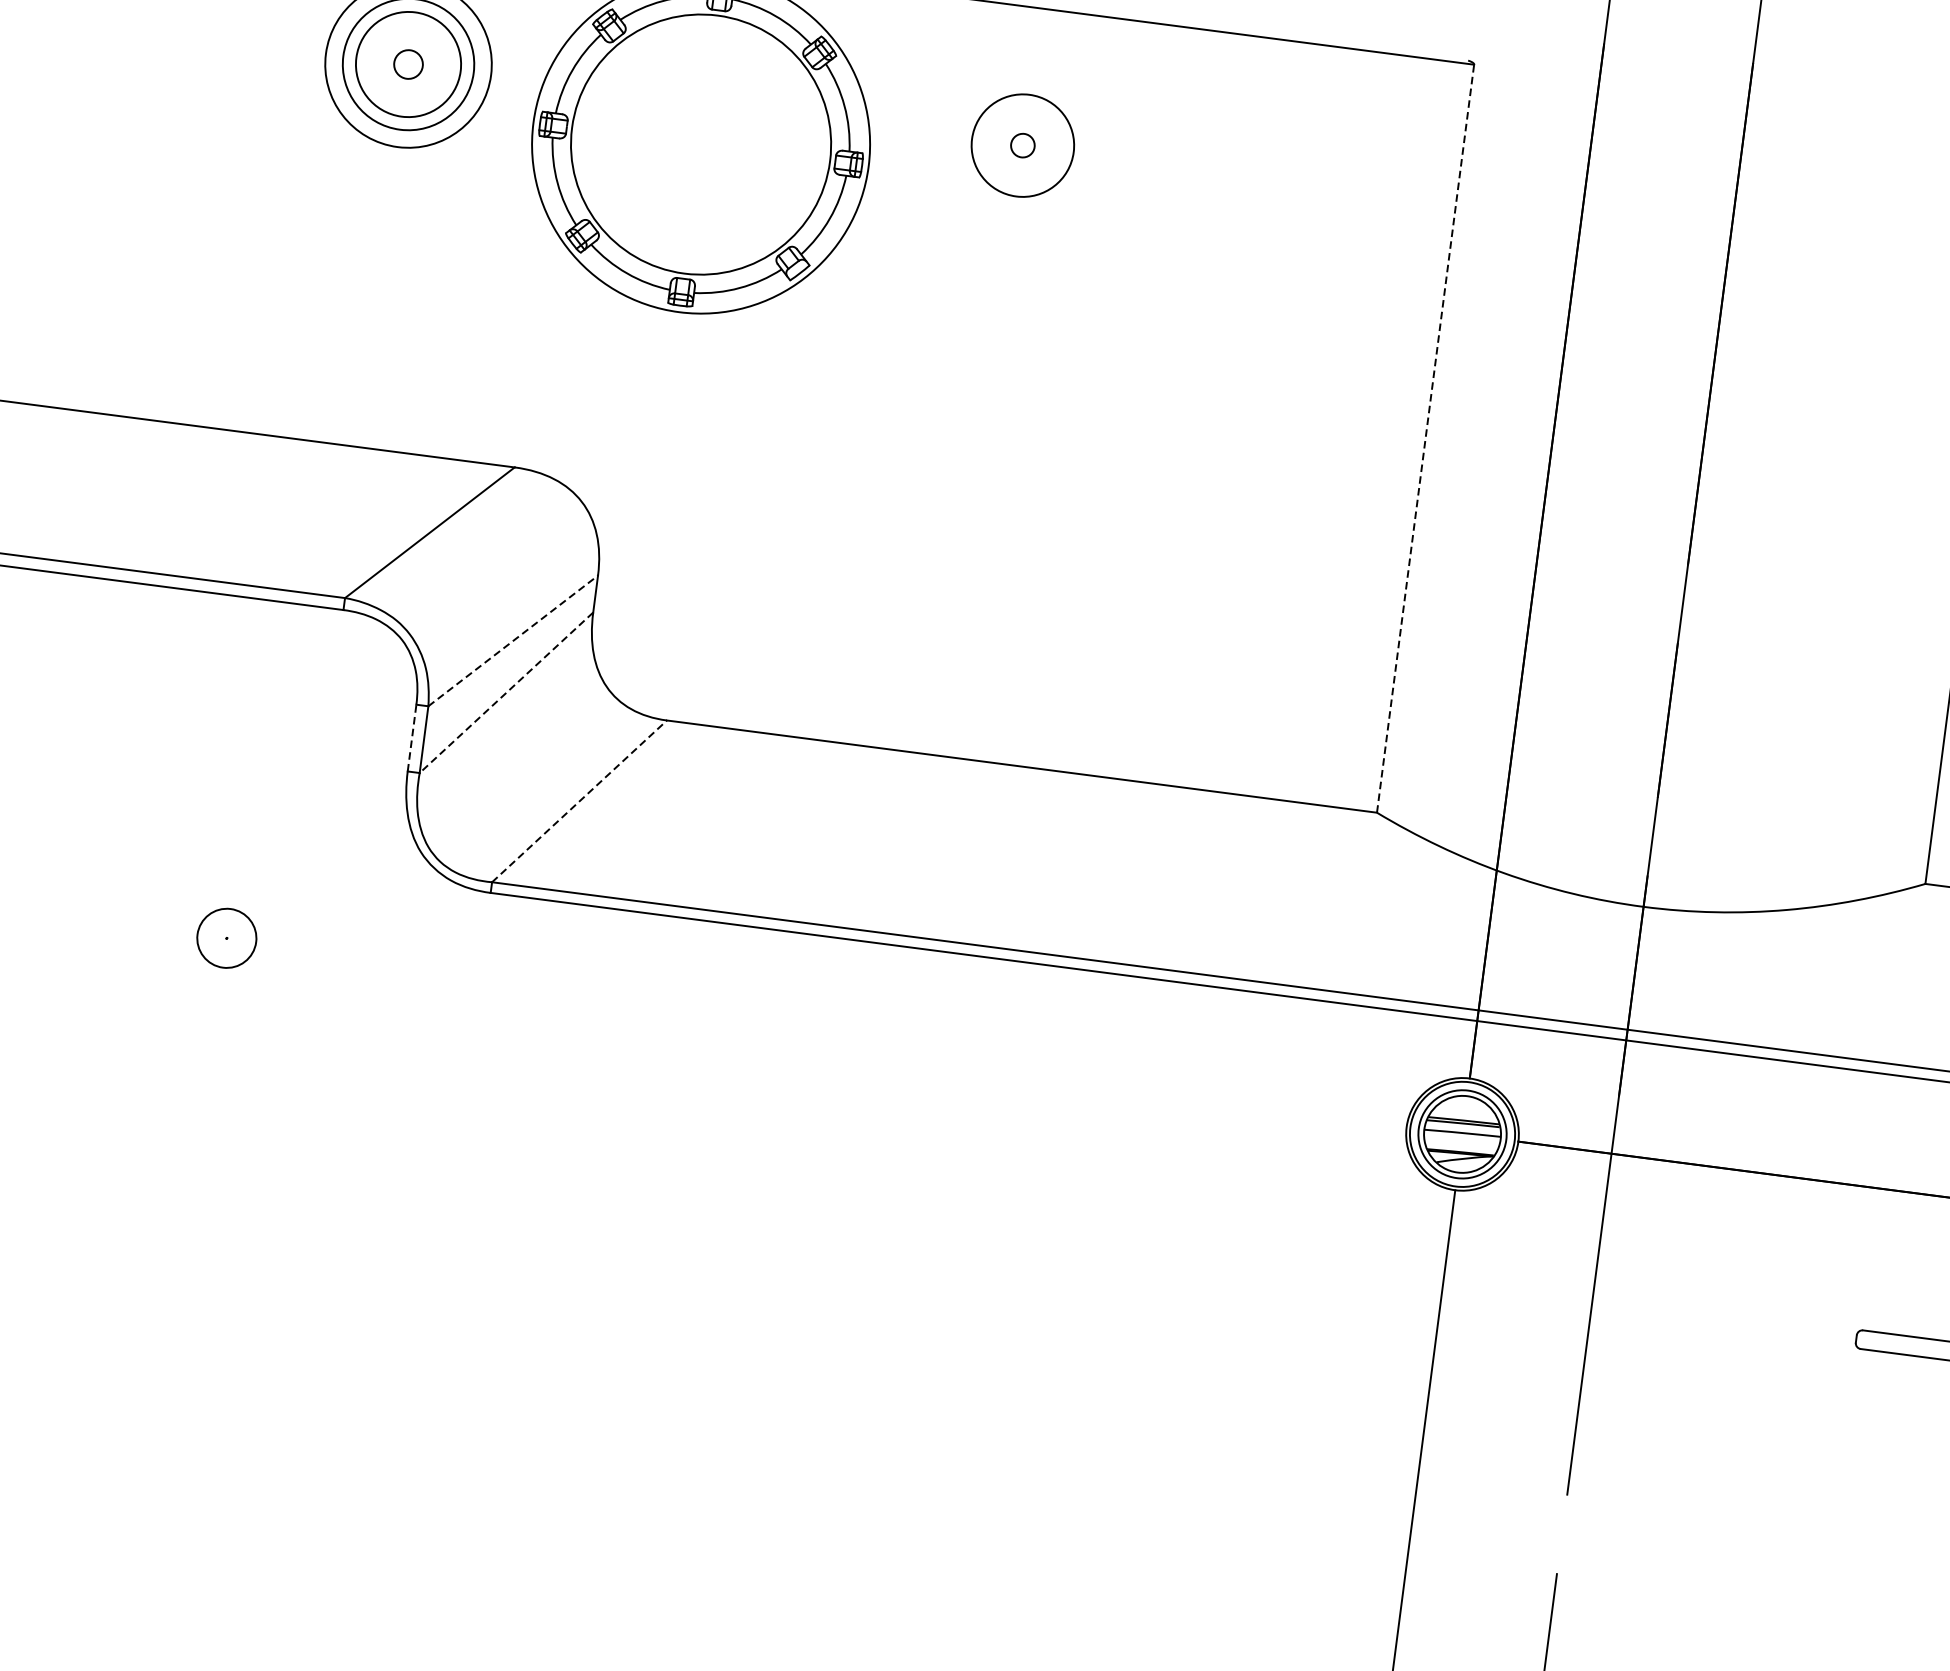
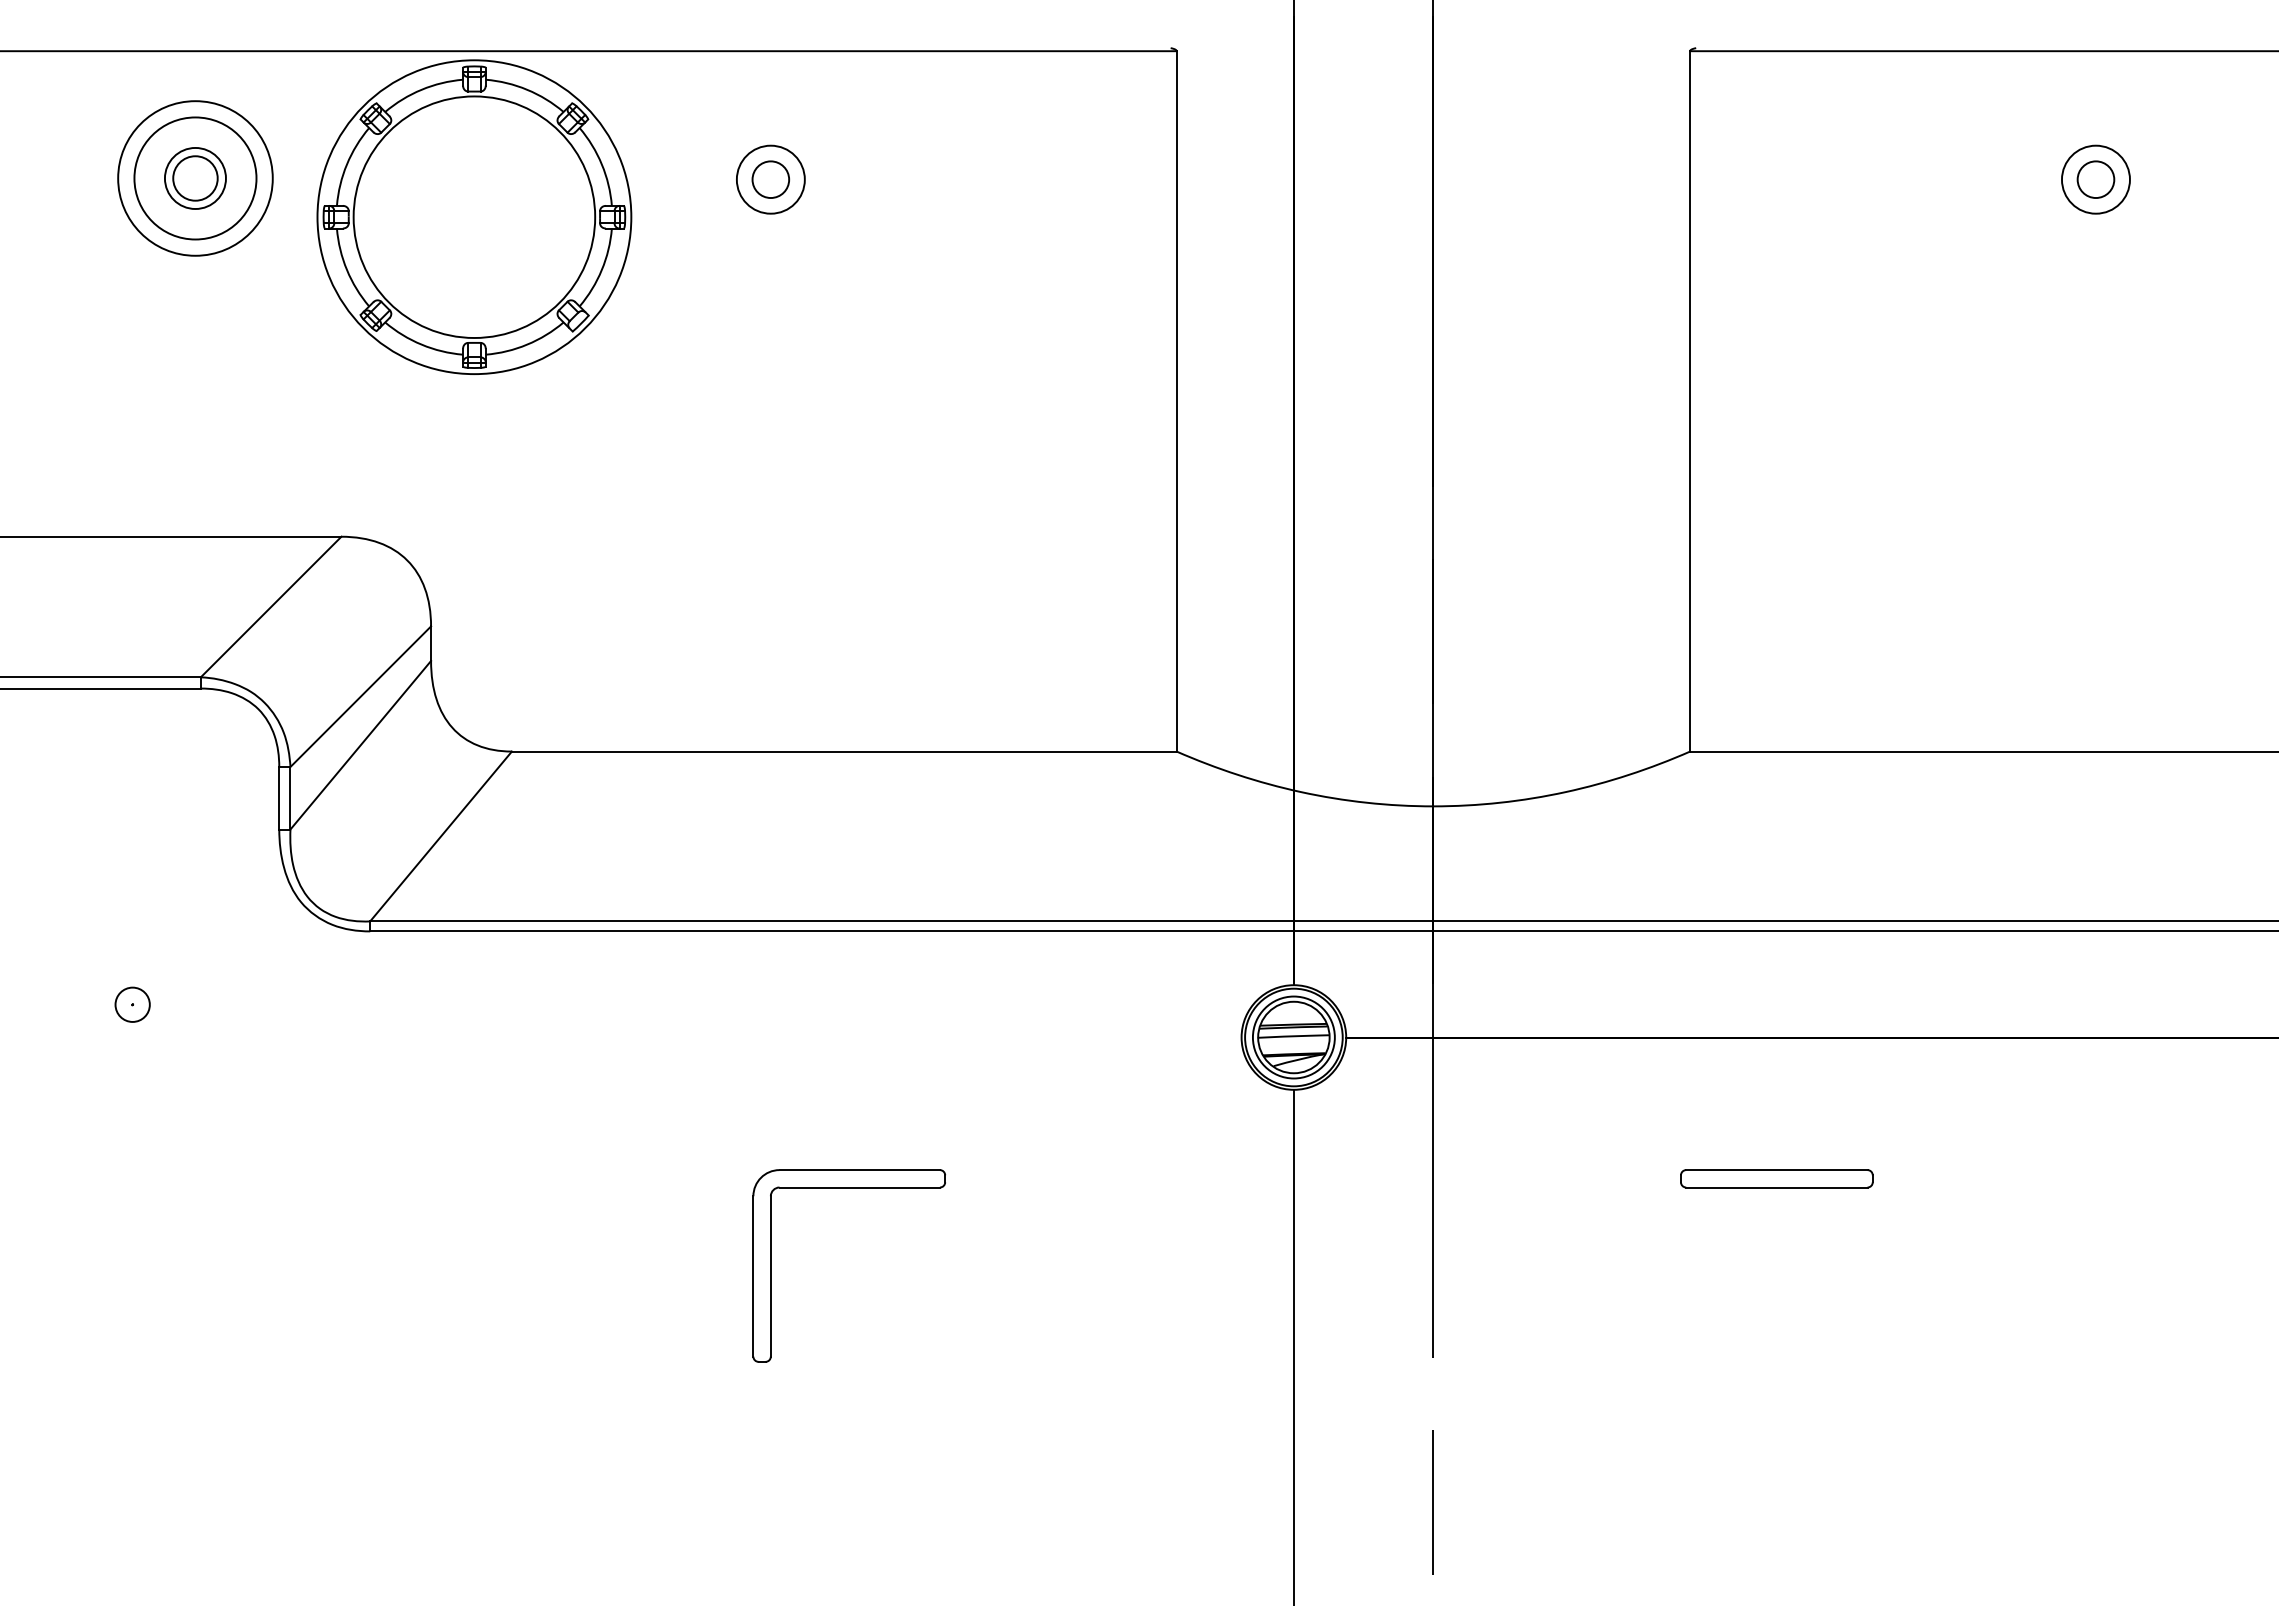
circle: (407, 64) -> (194, 178), size x0.62
circle: (408, 64) -> (195, 178), size x1.67
circle: (1022, 145) -> (770, 179), size x0.71
circle: (1022, 145) -> (770, 179), size x1.67
line: (1425, 437) -> (1176, 400), dashed -> solid
line: (514, 640) -> (361, 696), dashed -> solid
line: (506, 693) -> (360, 745), dashed -> solid
line: (412, 737) -> (279, 797), dashed -> solid
line: (580, 801) -> (441, 836), dashed -> solid
circle: (226, 938) -> (132, 1004), size x0.62
part: (965, 1233) -> (848, 1188), added

